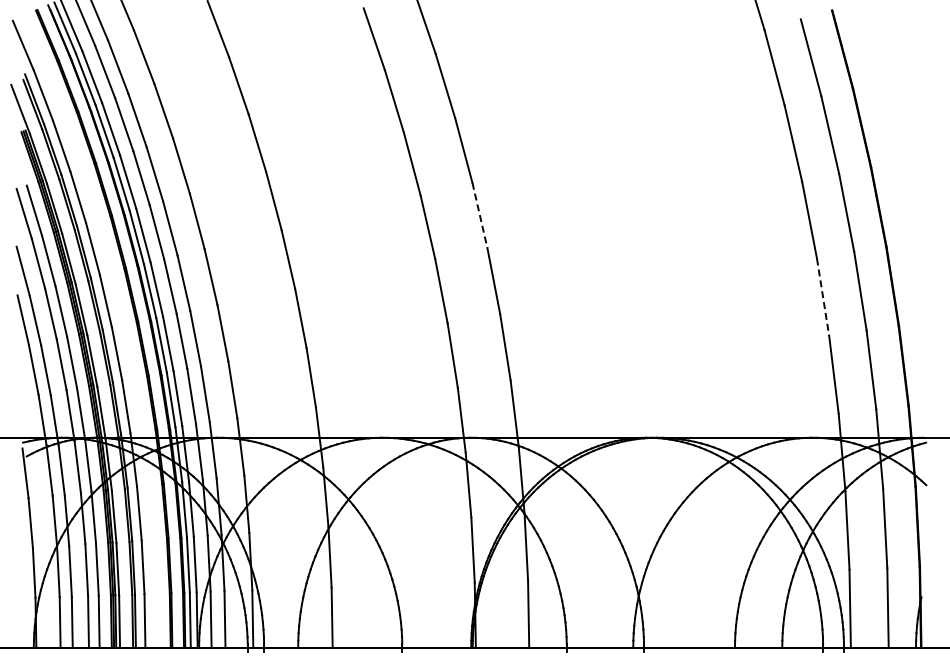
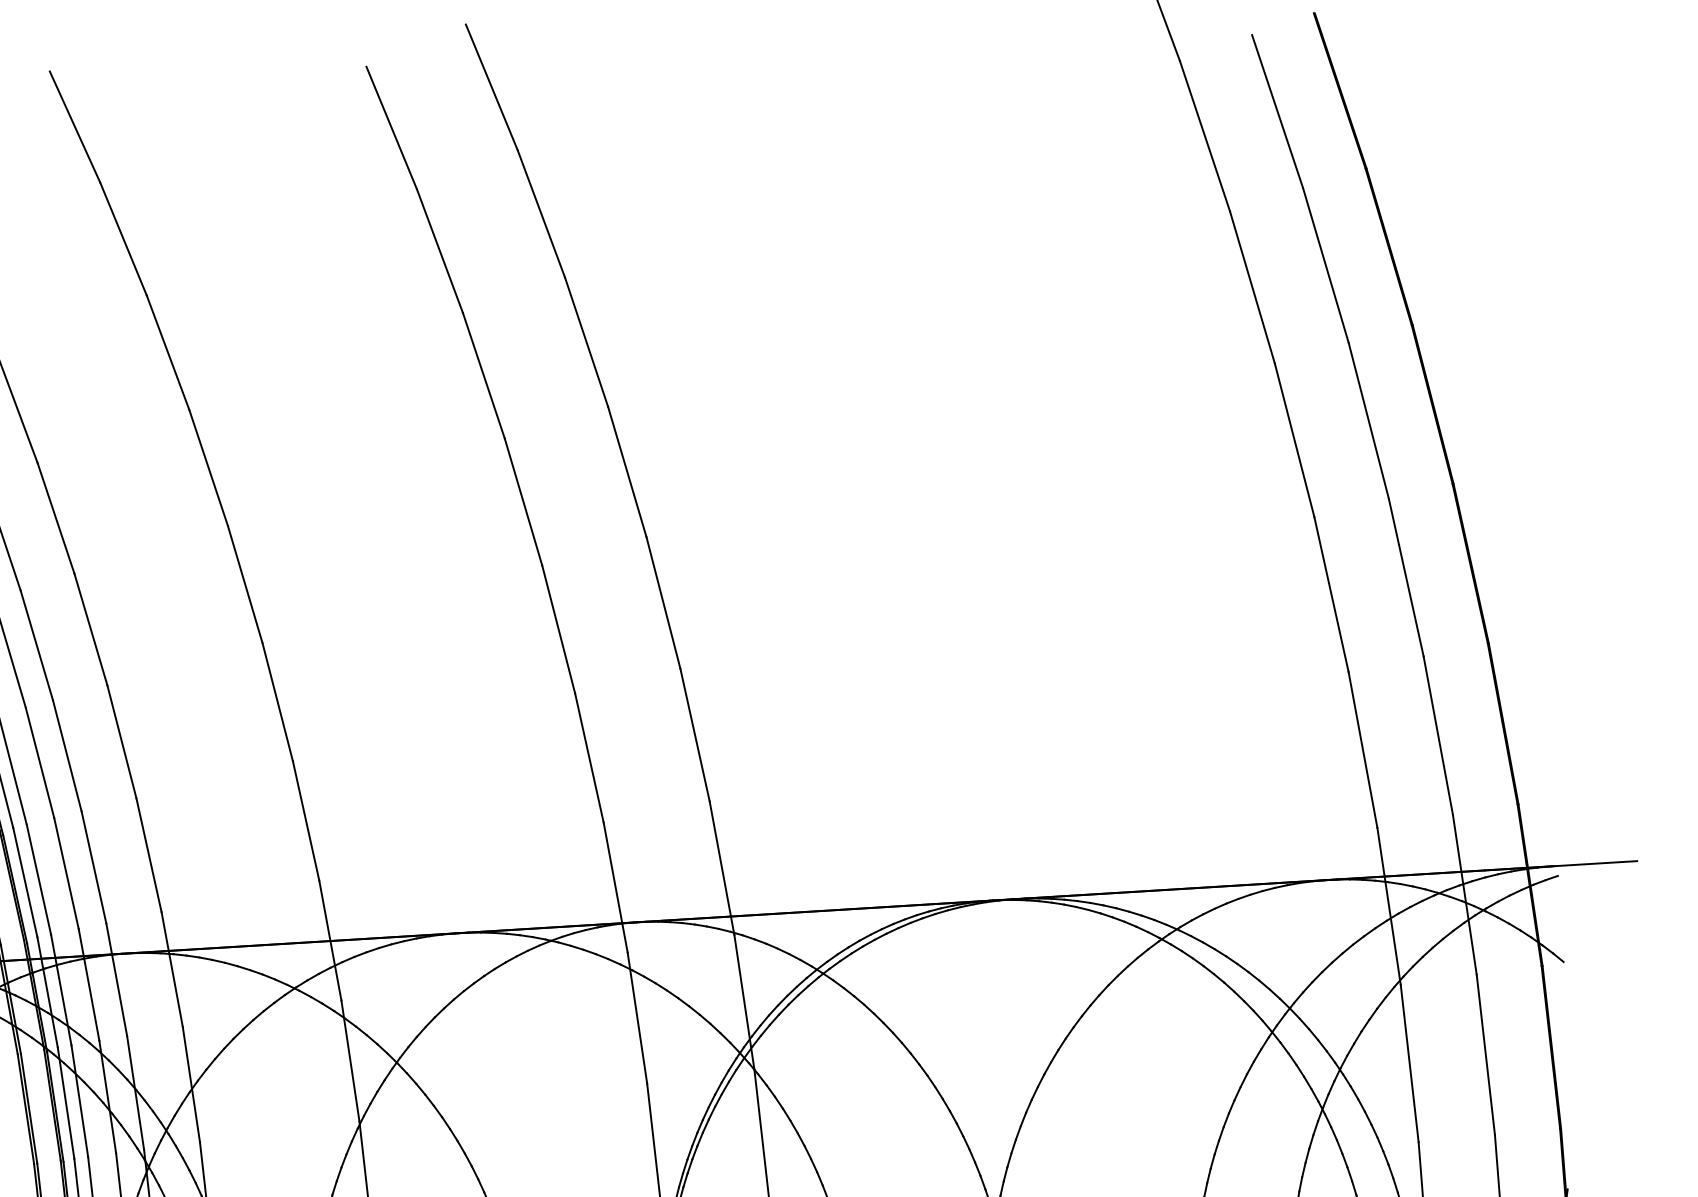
line: (479, 215) -> (626, 471), dashed -> solid
line: (823, 297) -> (1332, 594), dashed -> solid

